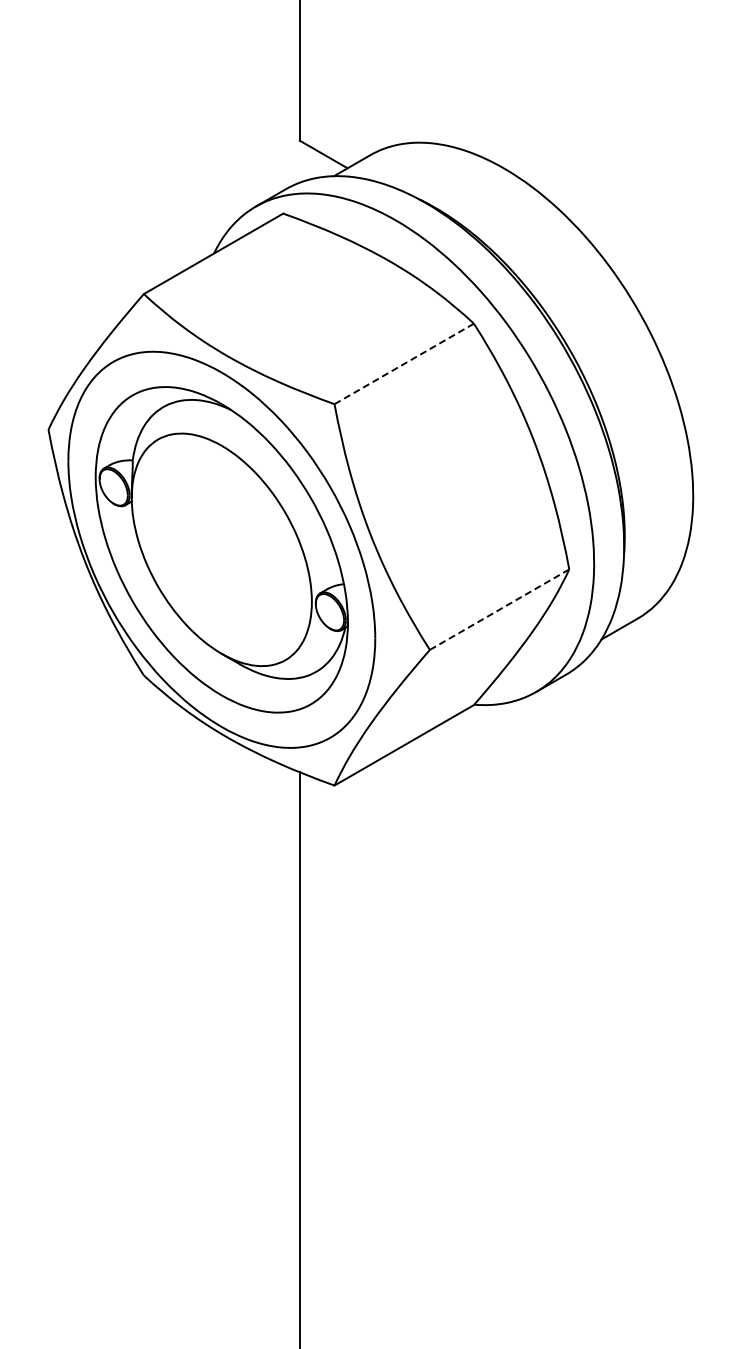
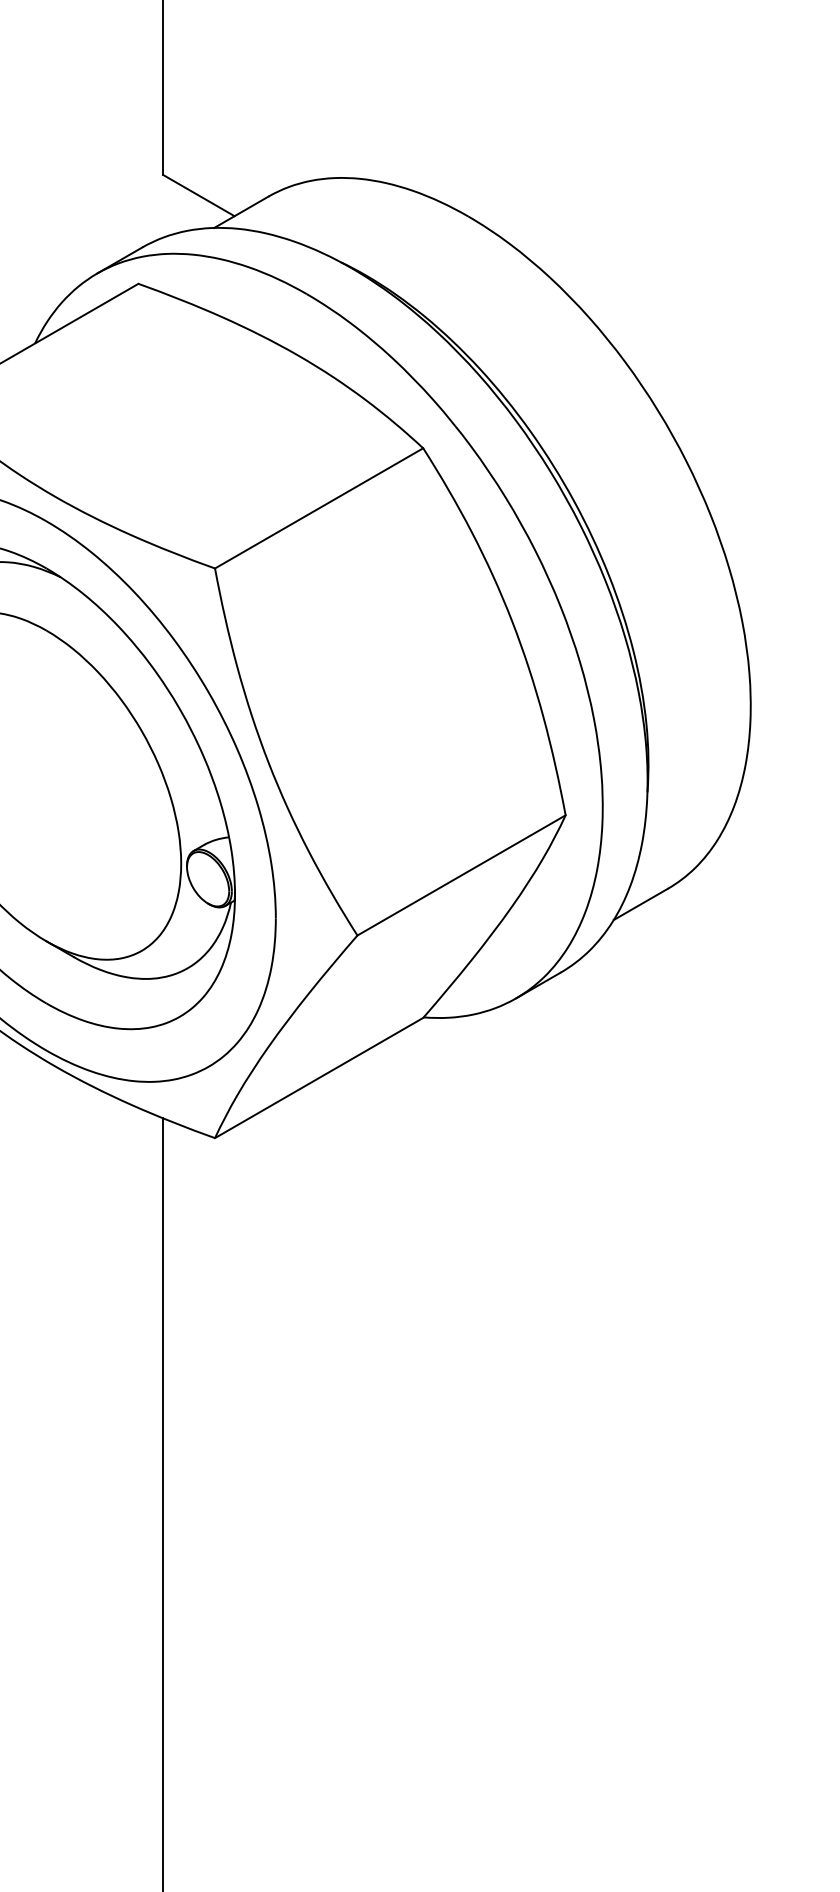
line: (404, 363) -> (319, 507), dashed -> solid
line: (500, 609) -> (462, 875), dashed -> solid

